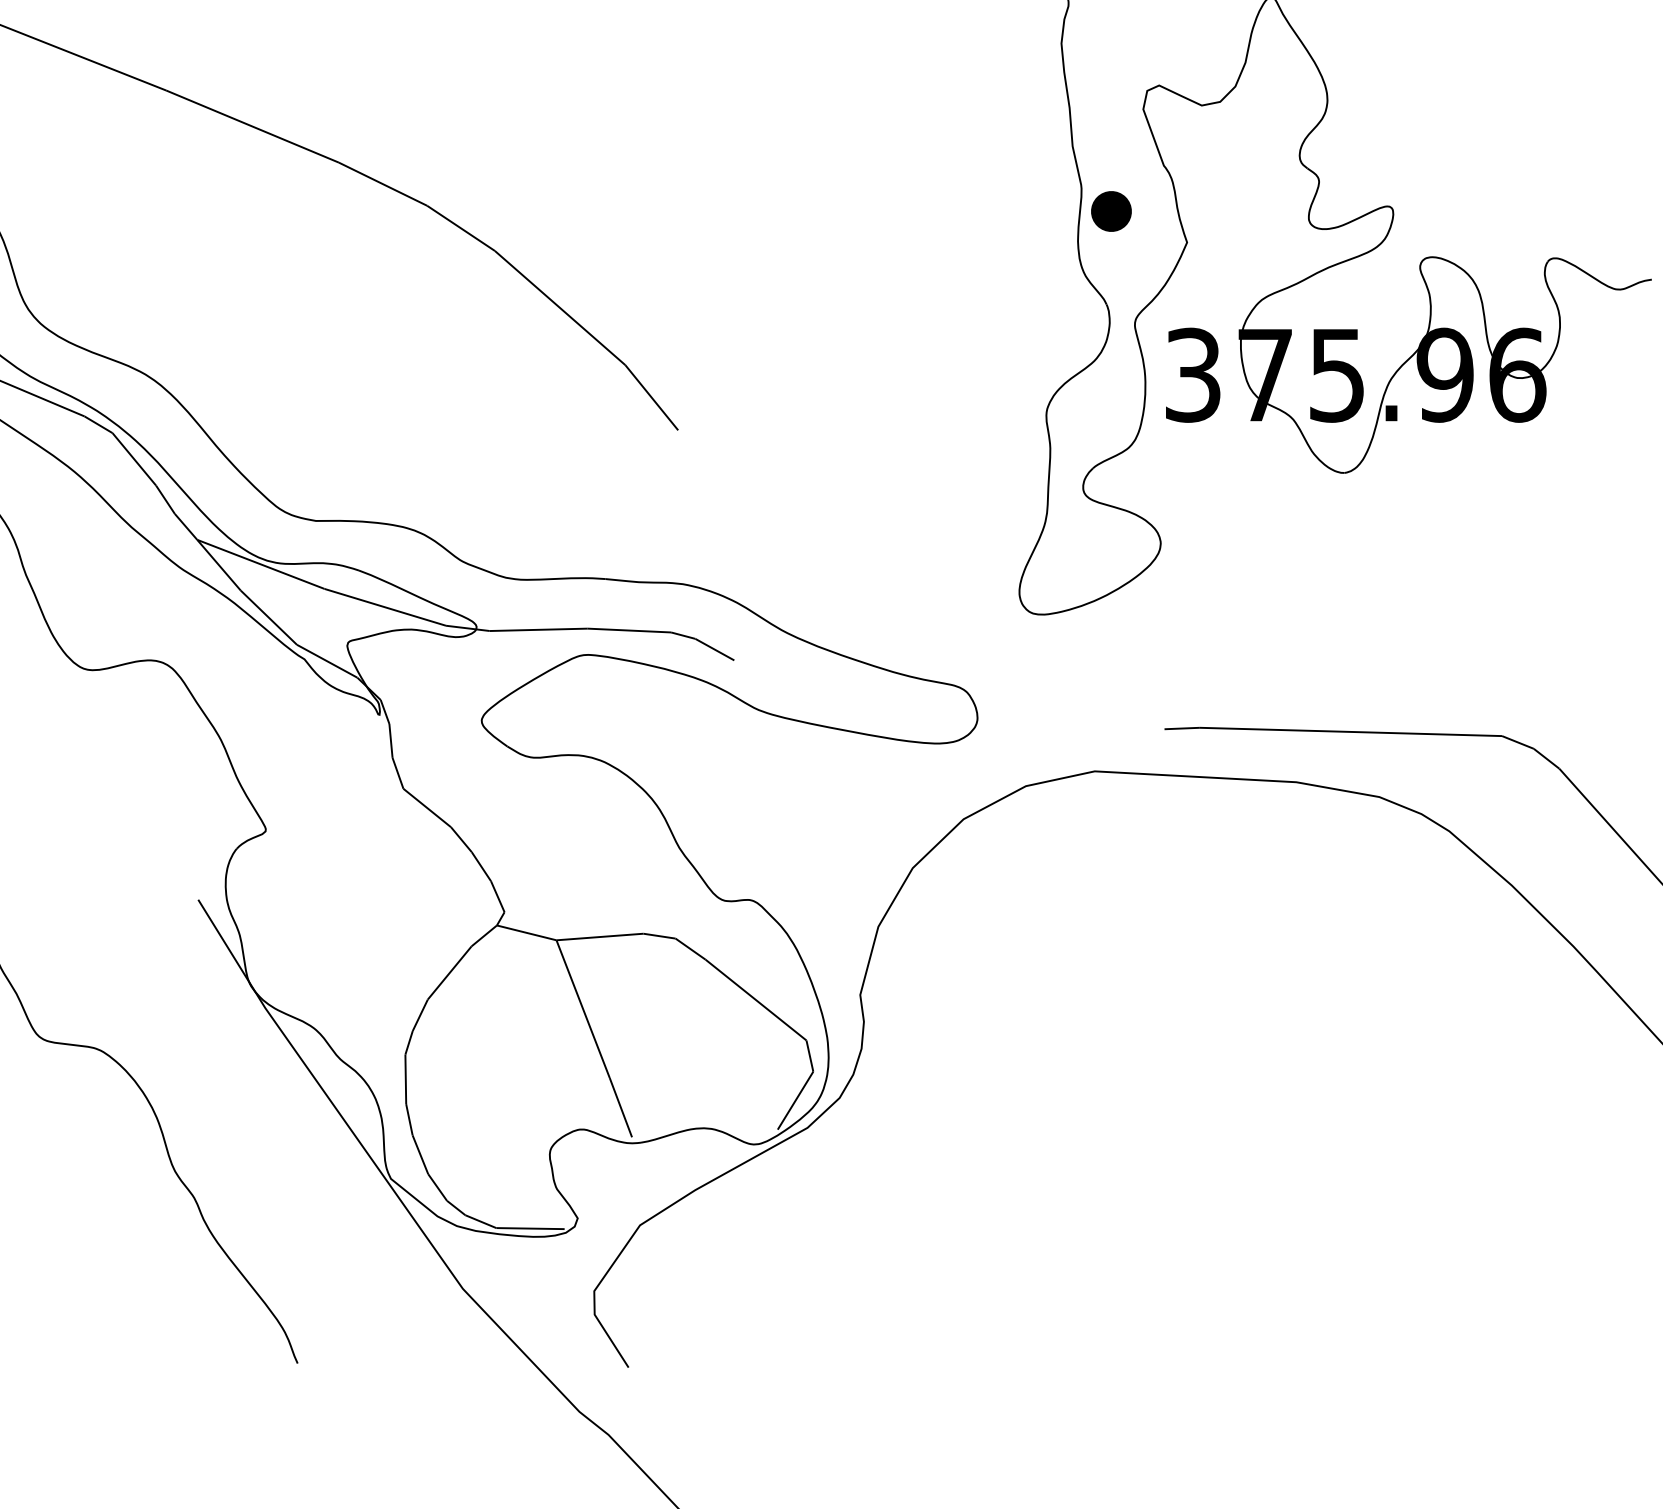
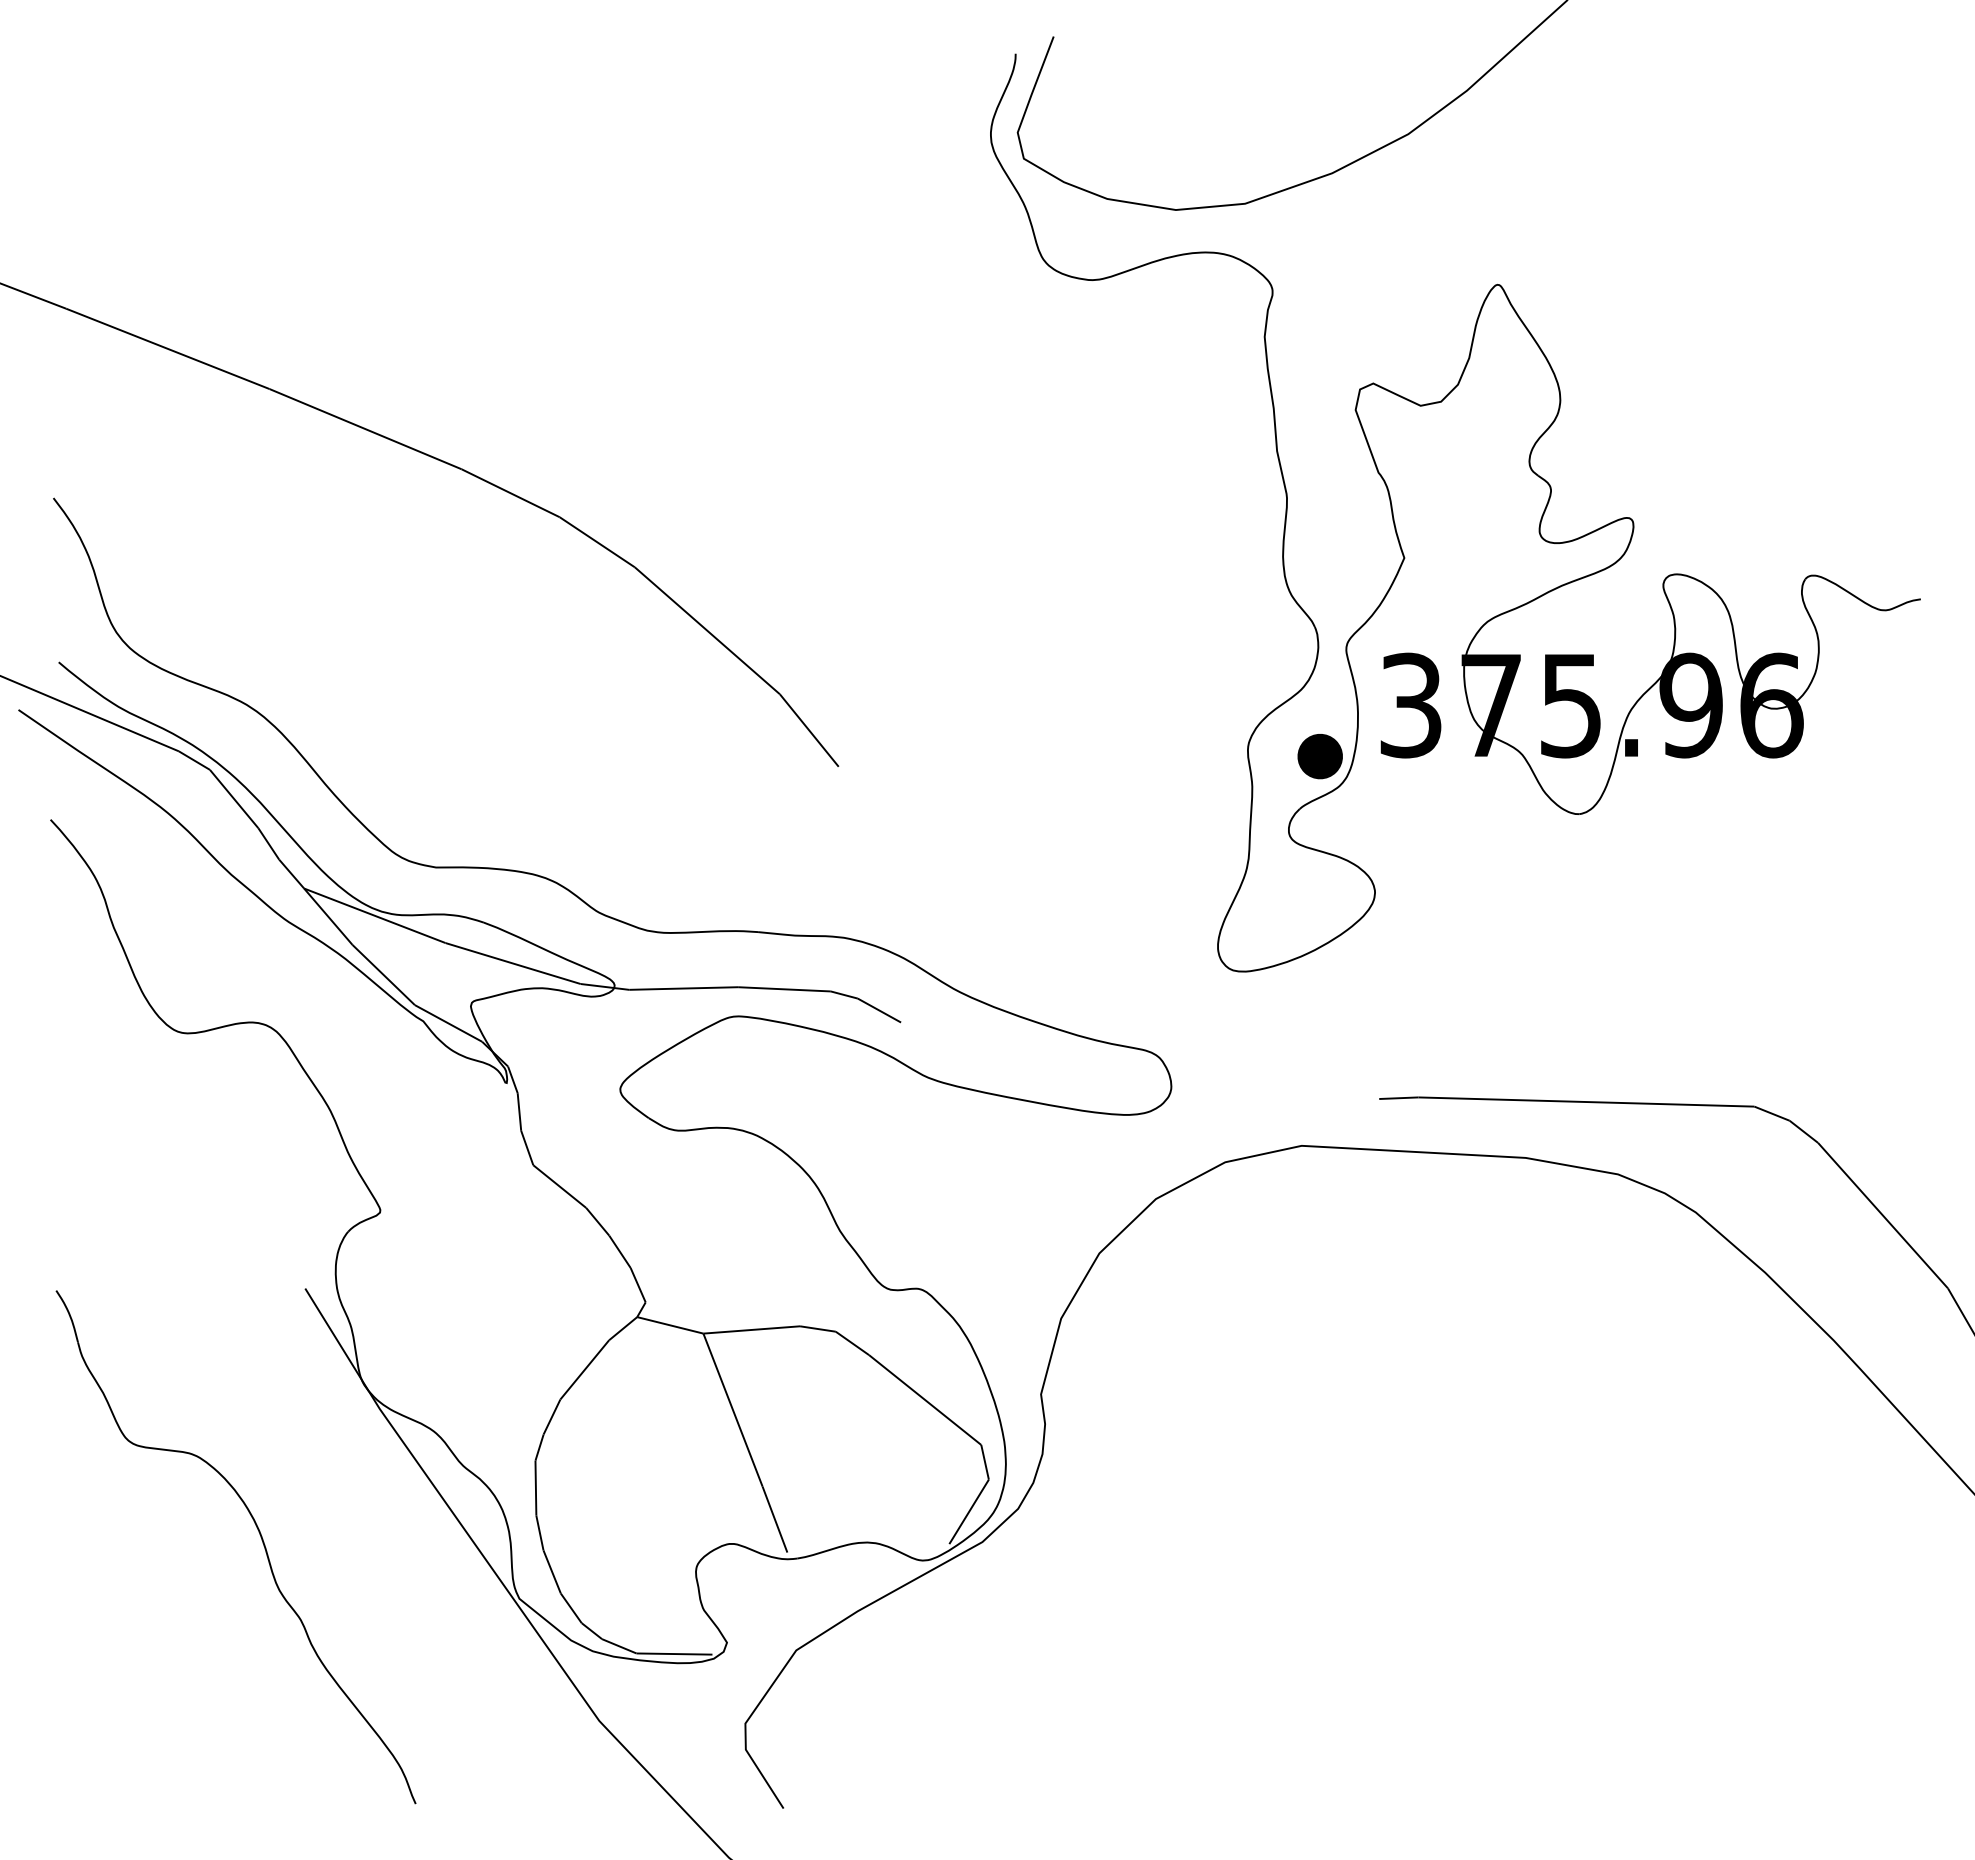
part: (1110, 211) -> (1319, 756), moved

